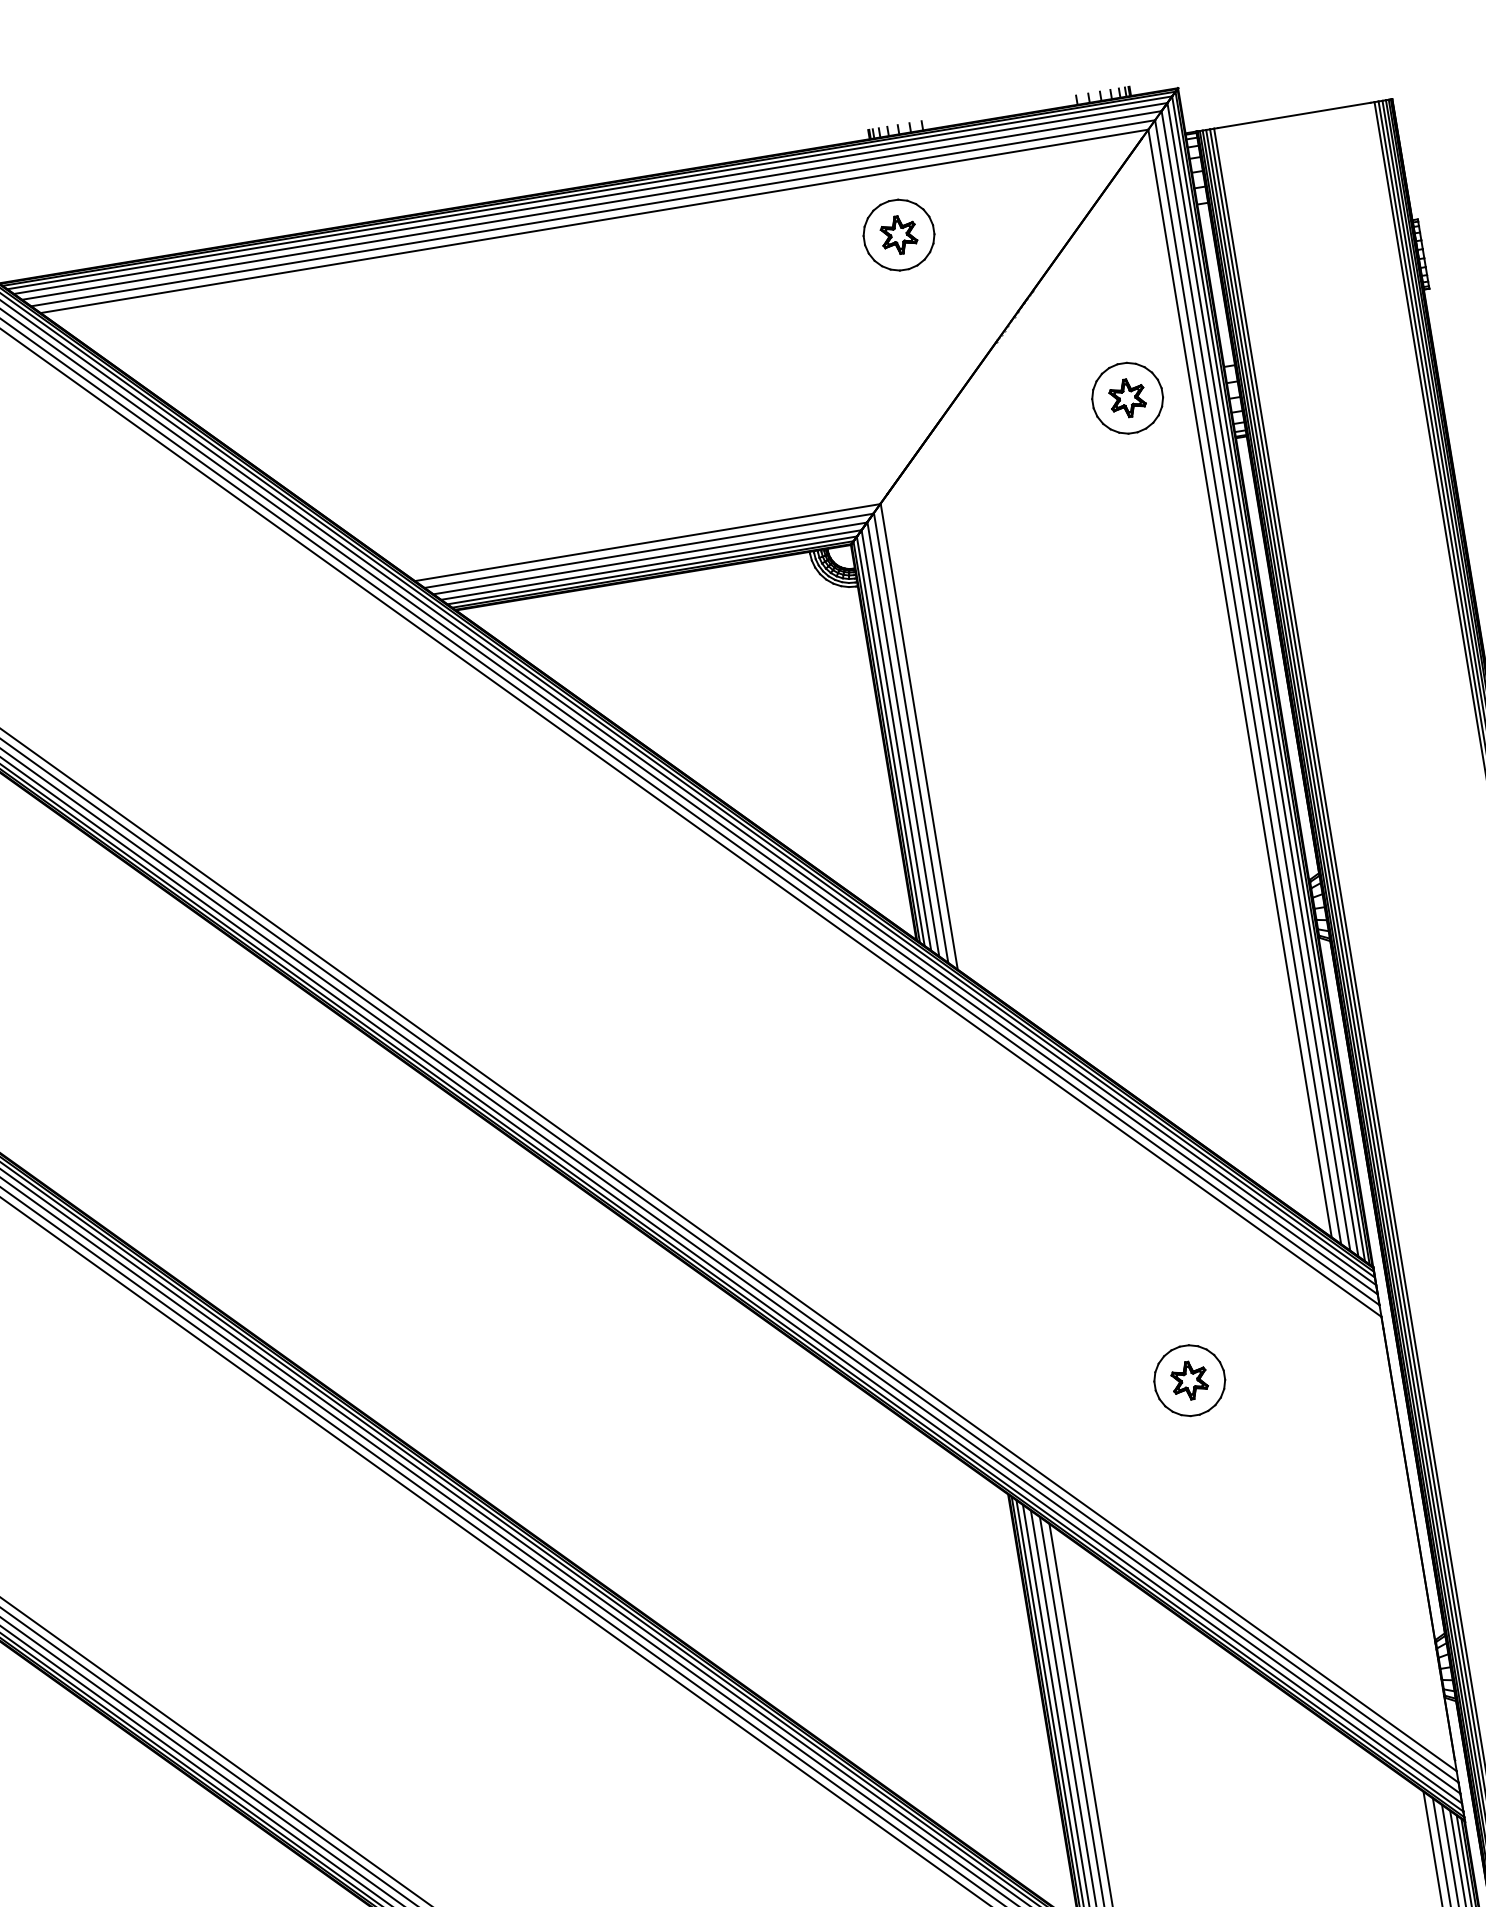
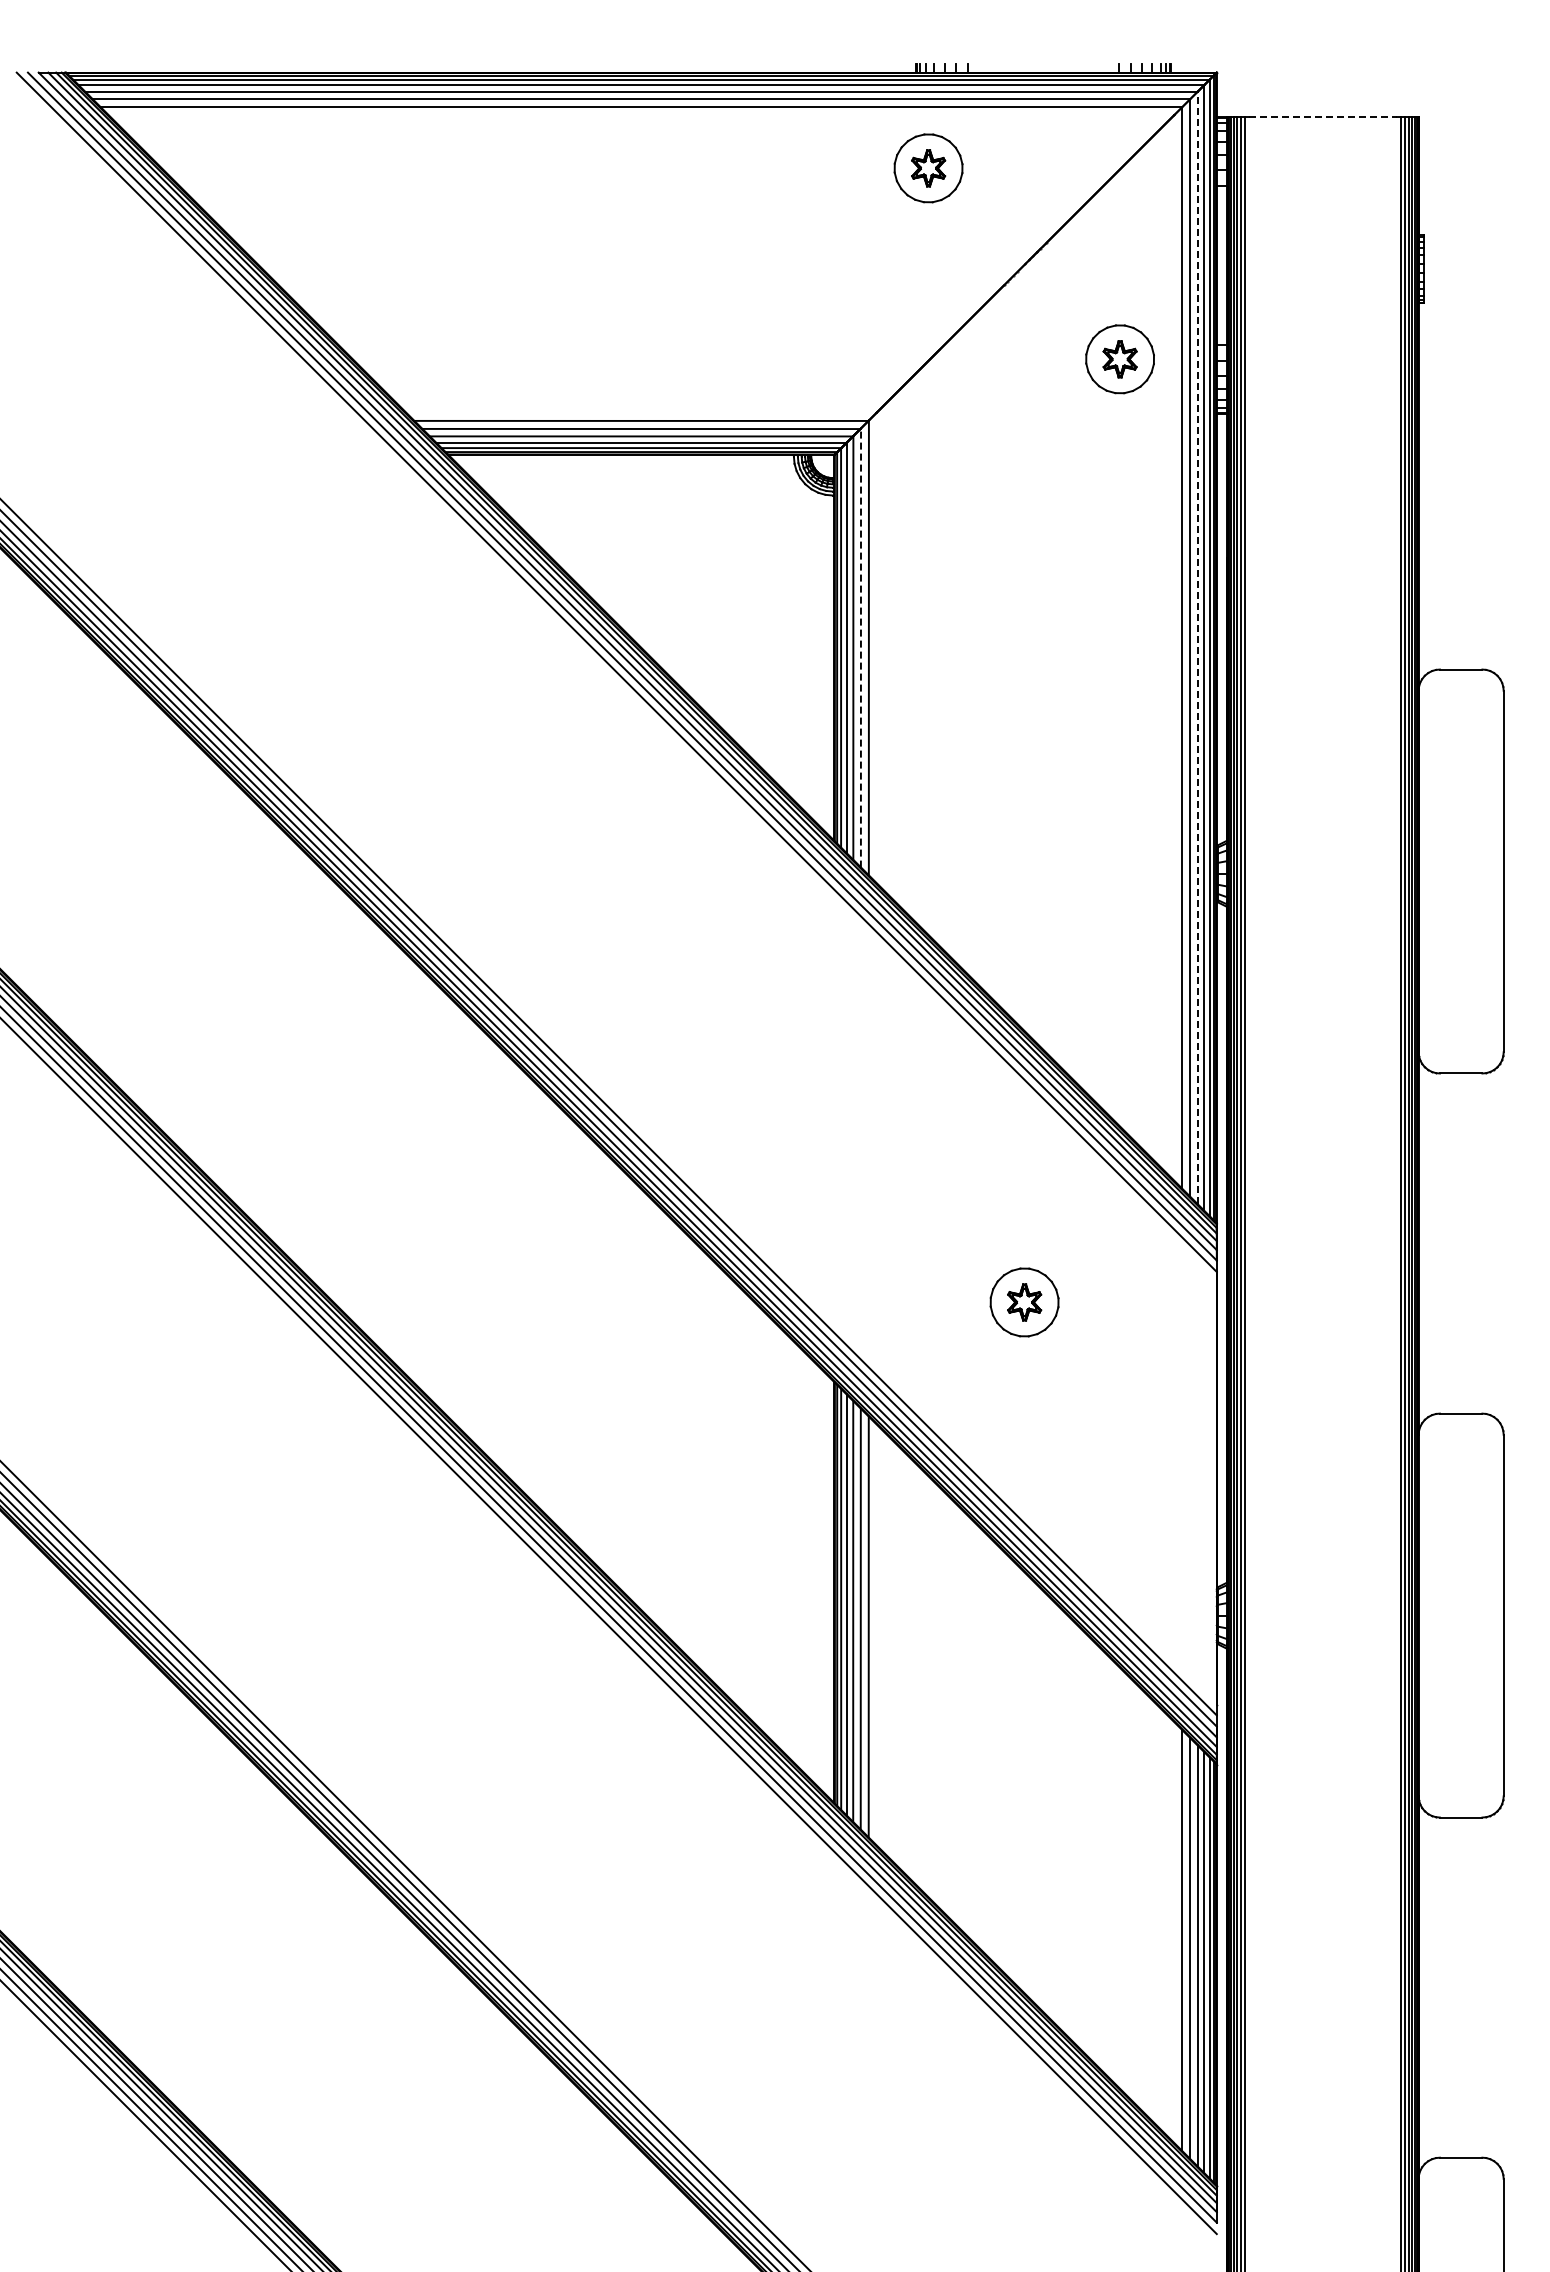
line: (1294, 115) -> (1323, 116), solid -> dashed
line: (1255, 680) -> (1197, 647), solid -> dashed
line: (910, 738) -> (860, 648), solid -> dashed

